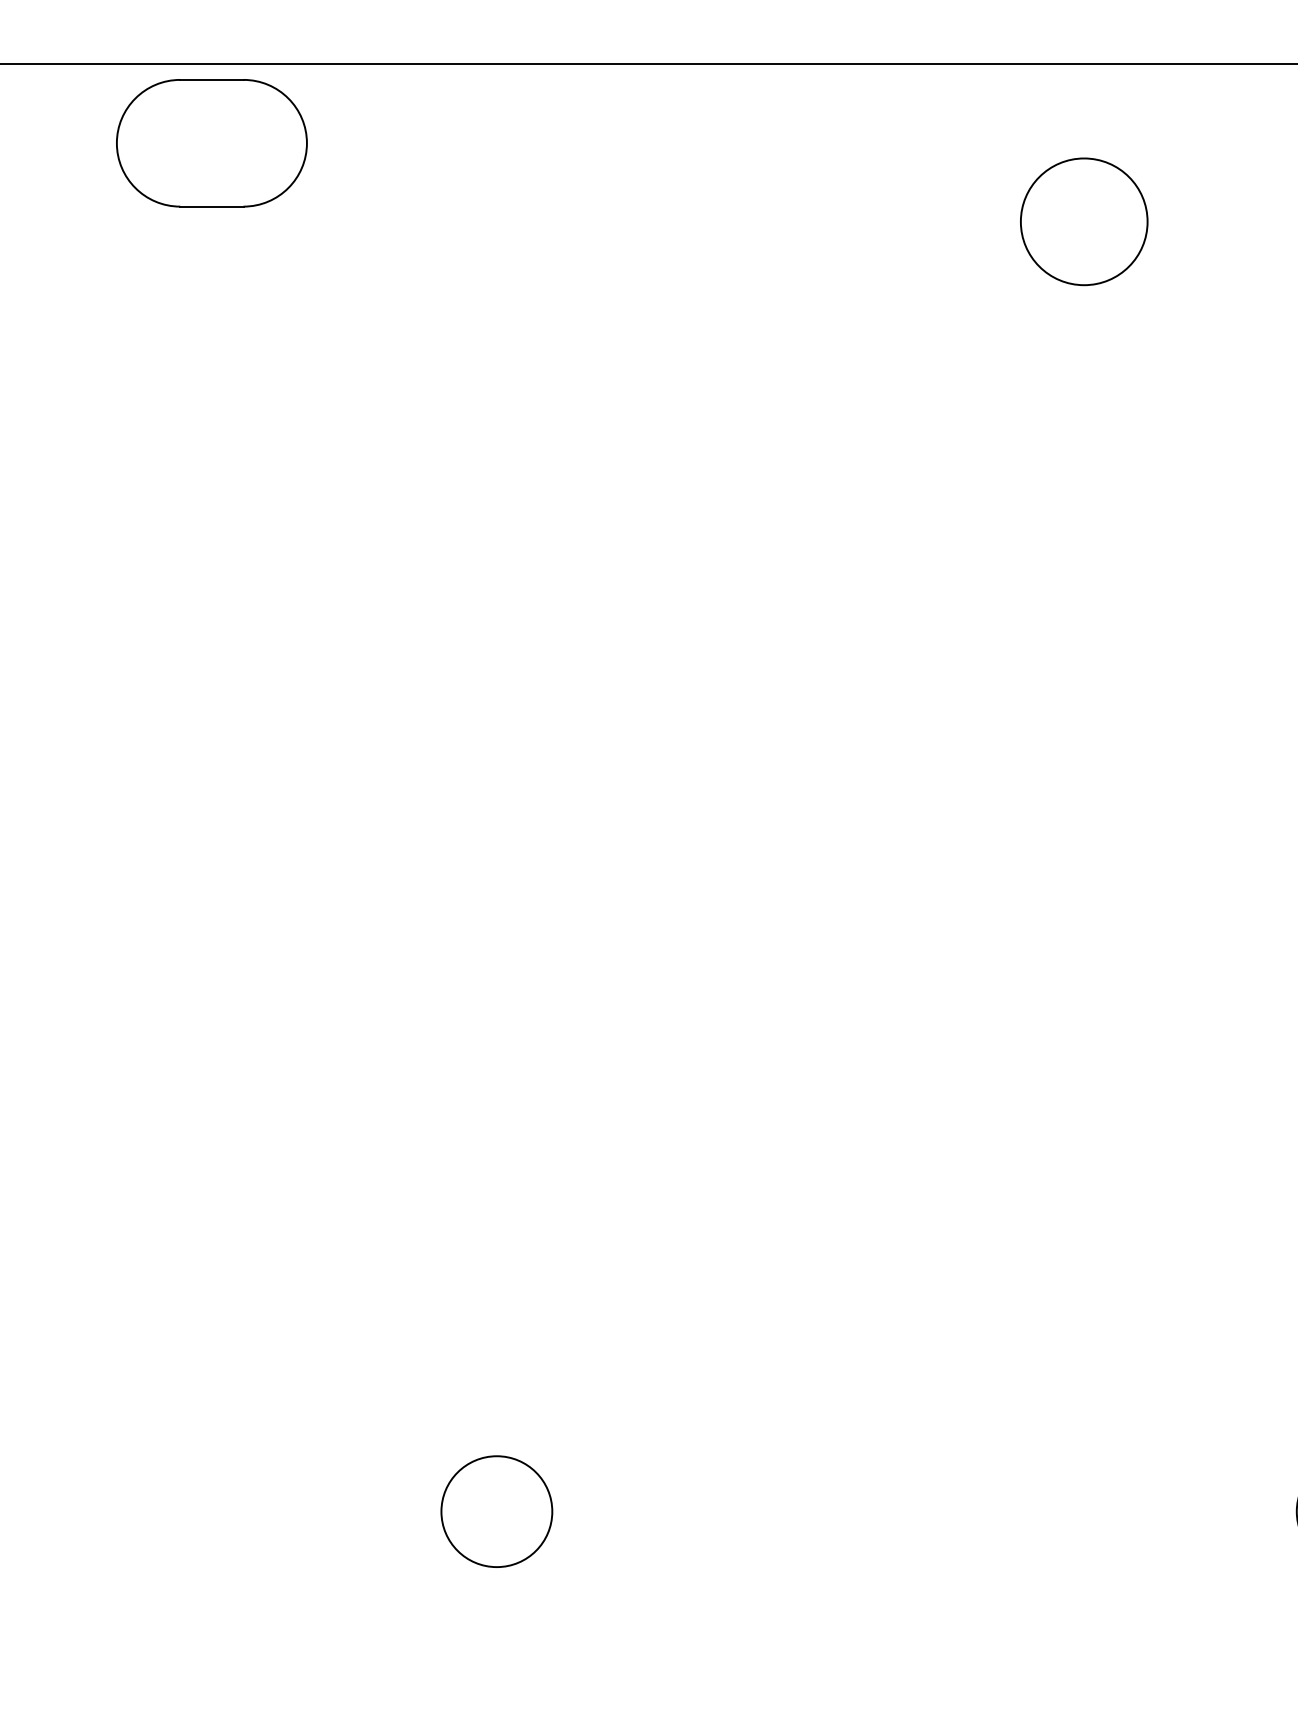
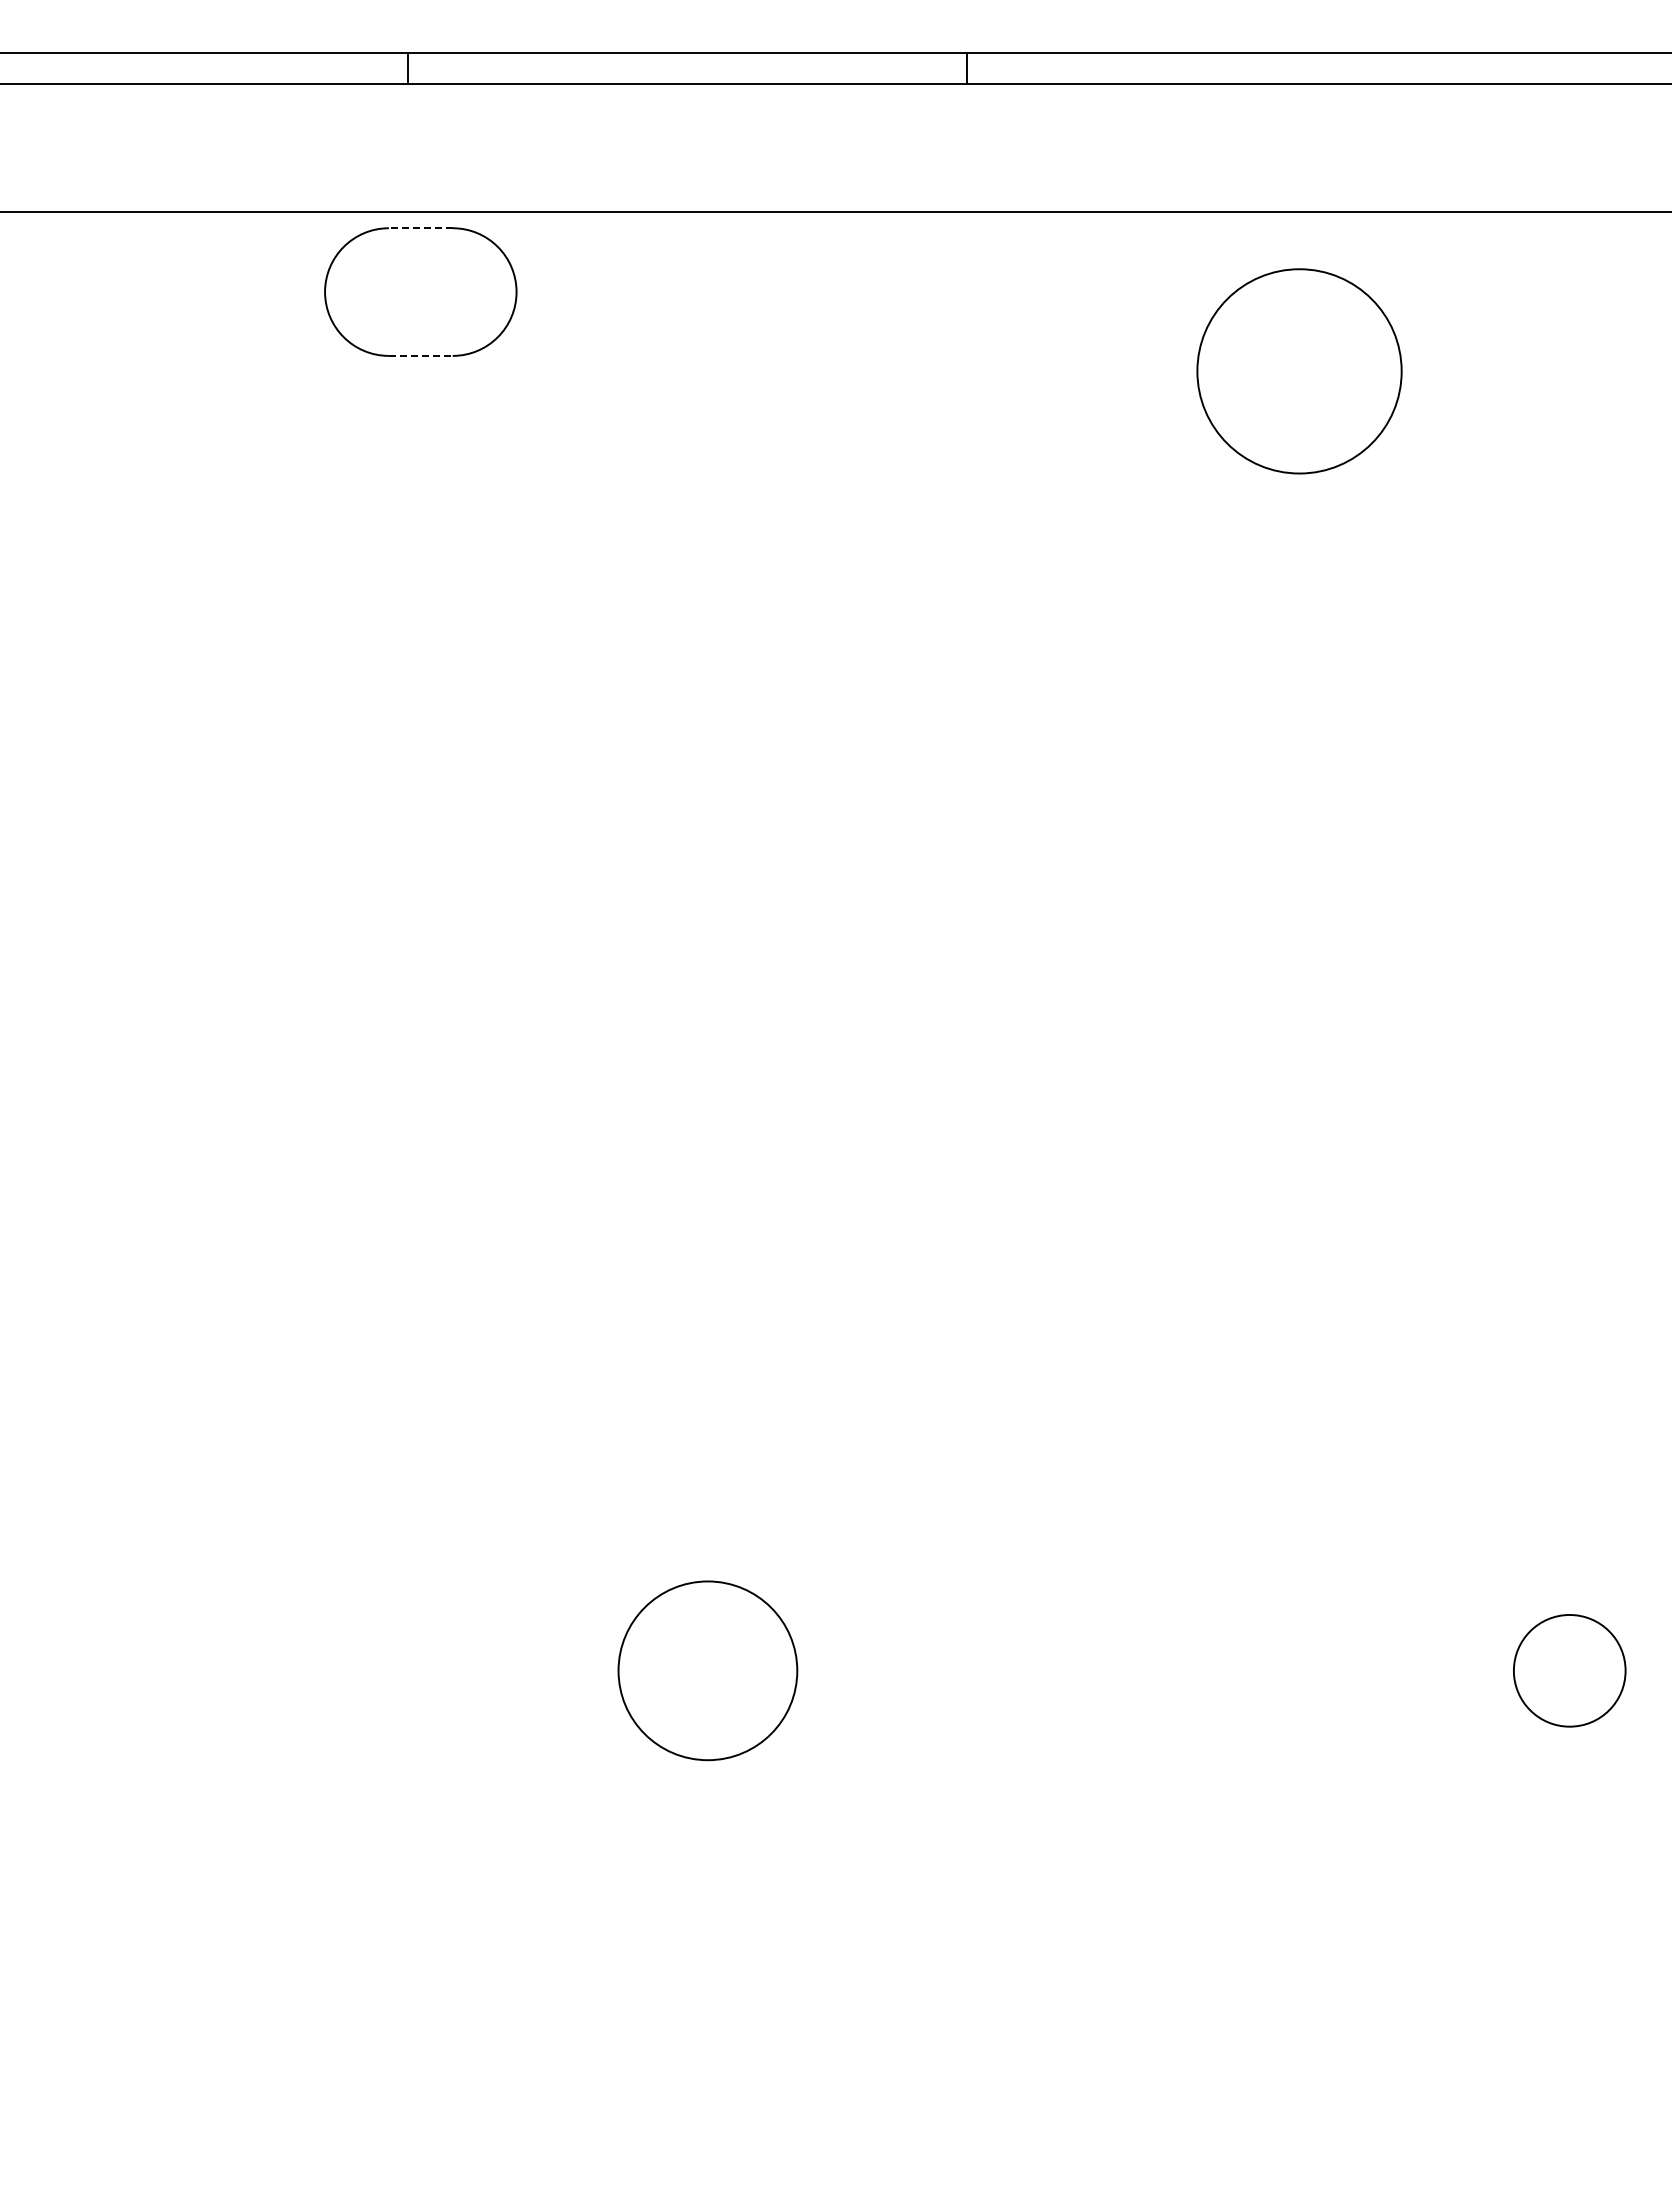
line: (211, 80) -> (420, 228), solid -> dashed
line: (211, 206) -> (420, 355), solid -> dashed
circle: (1084, 221) -> (1299, 370), size x1.6
circle: (496, 1511) -> (707, 1670), size x1.6

